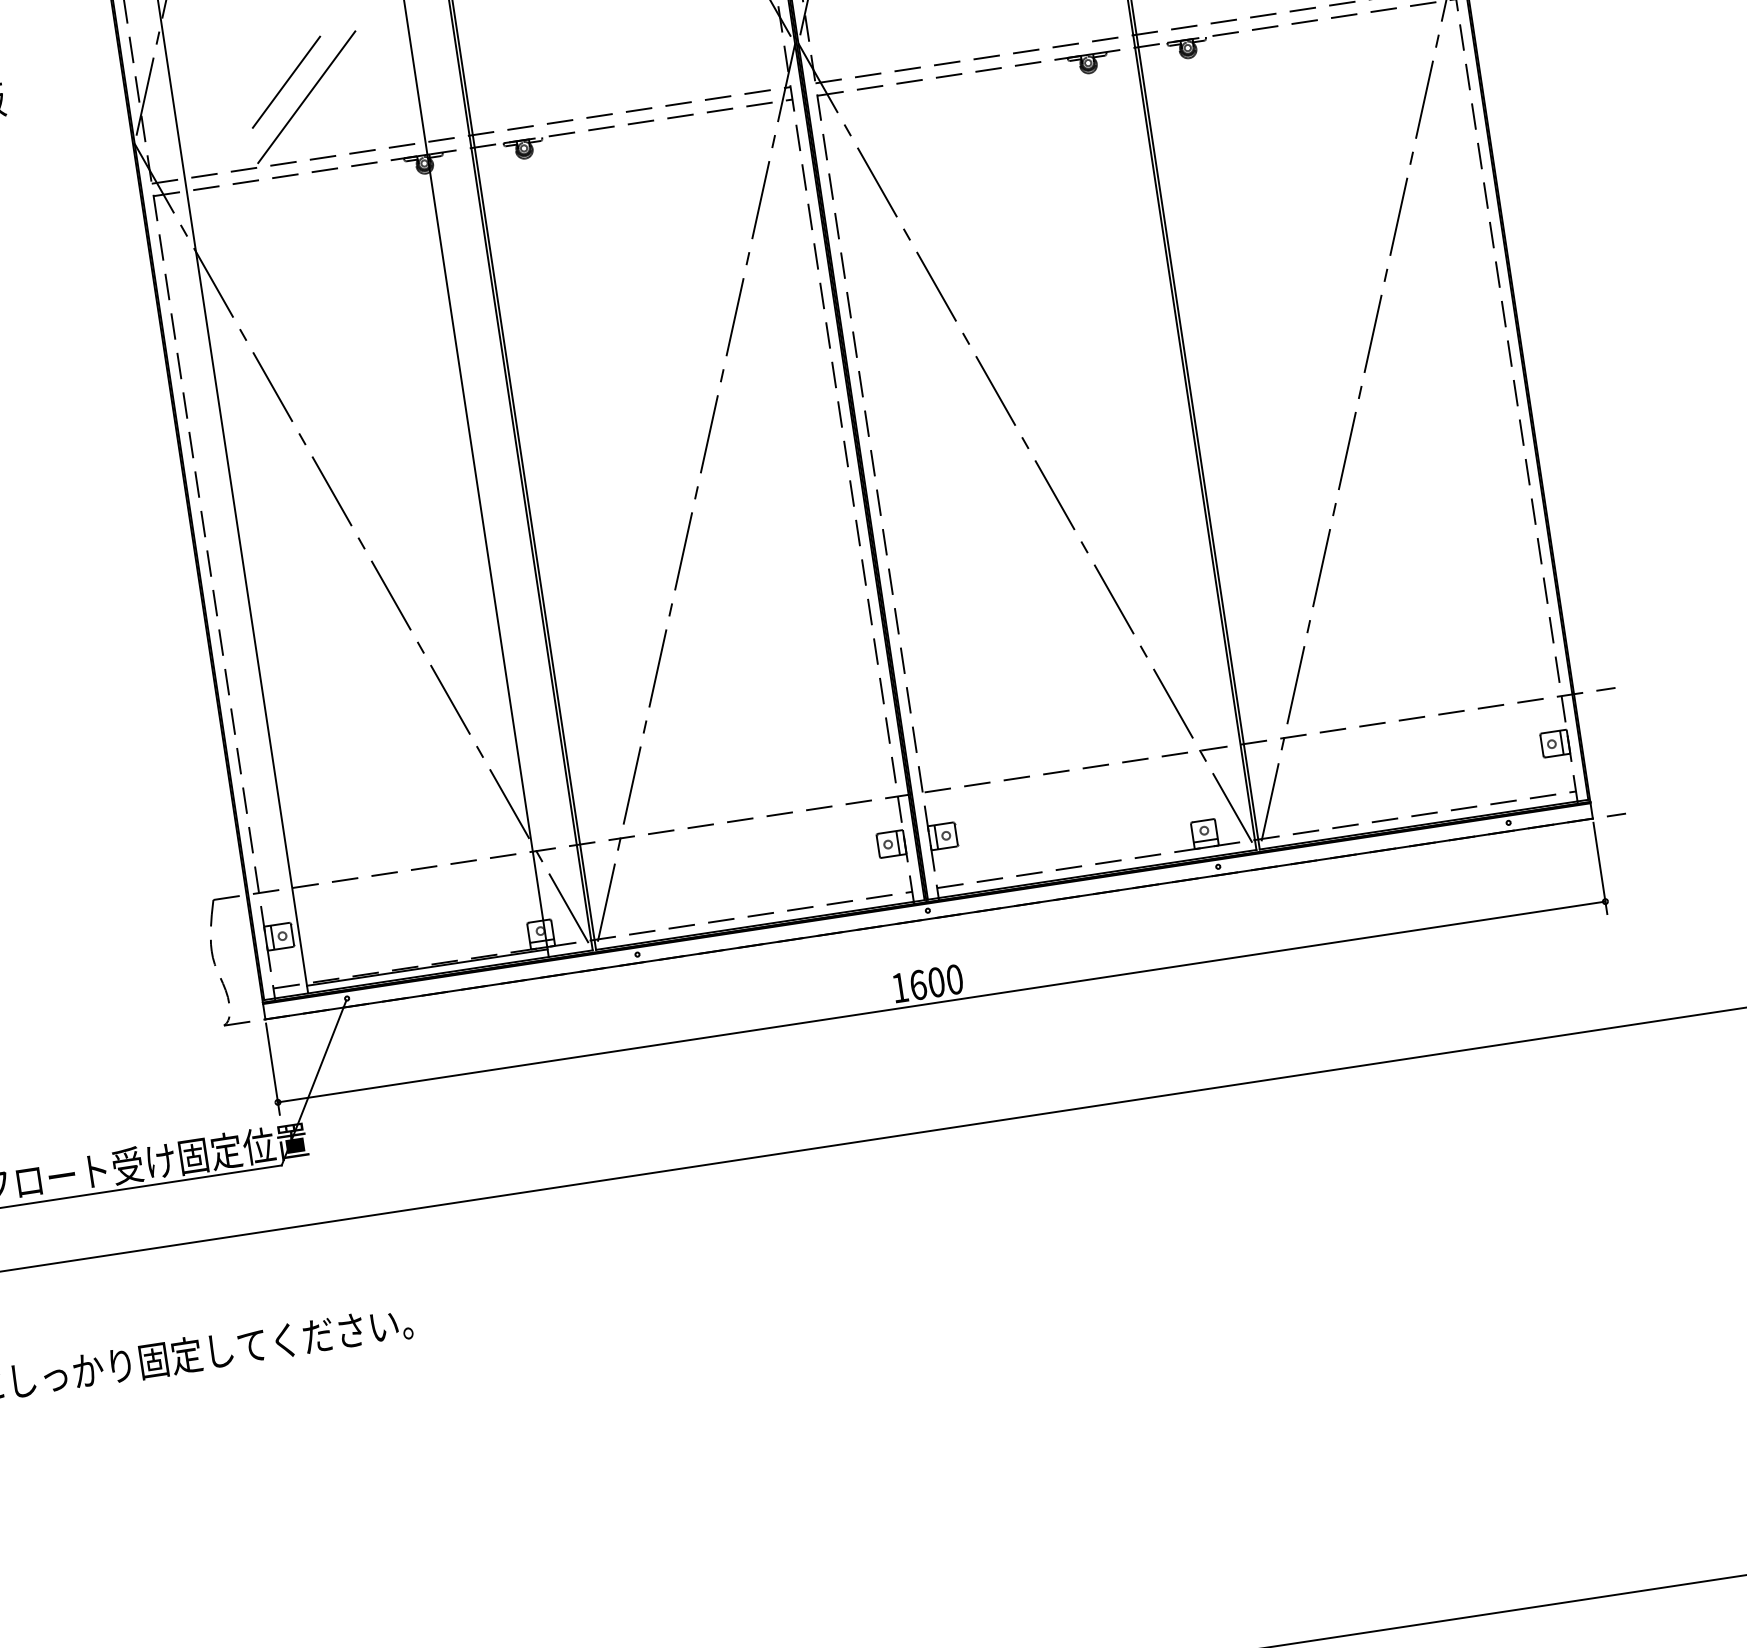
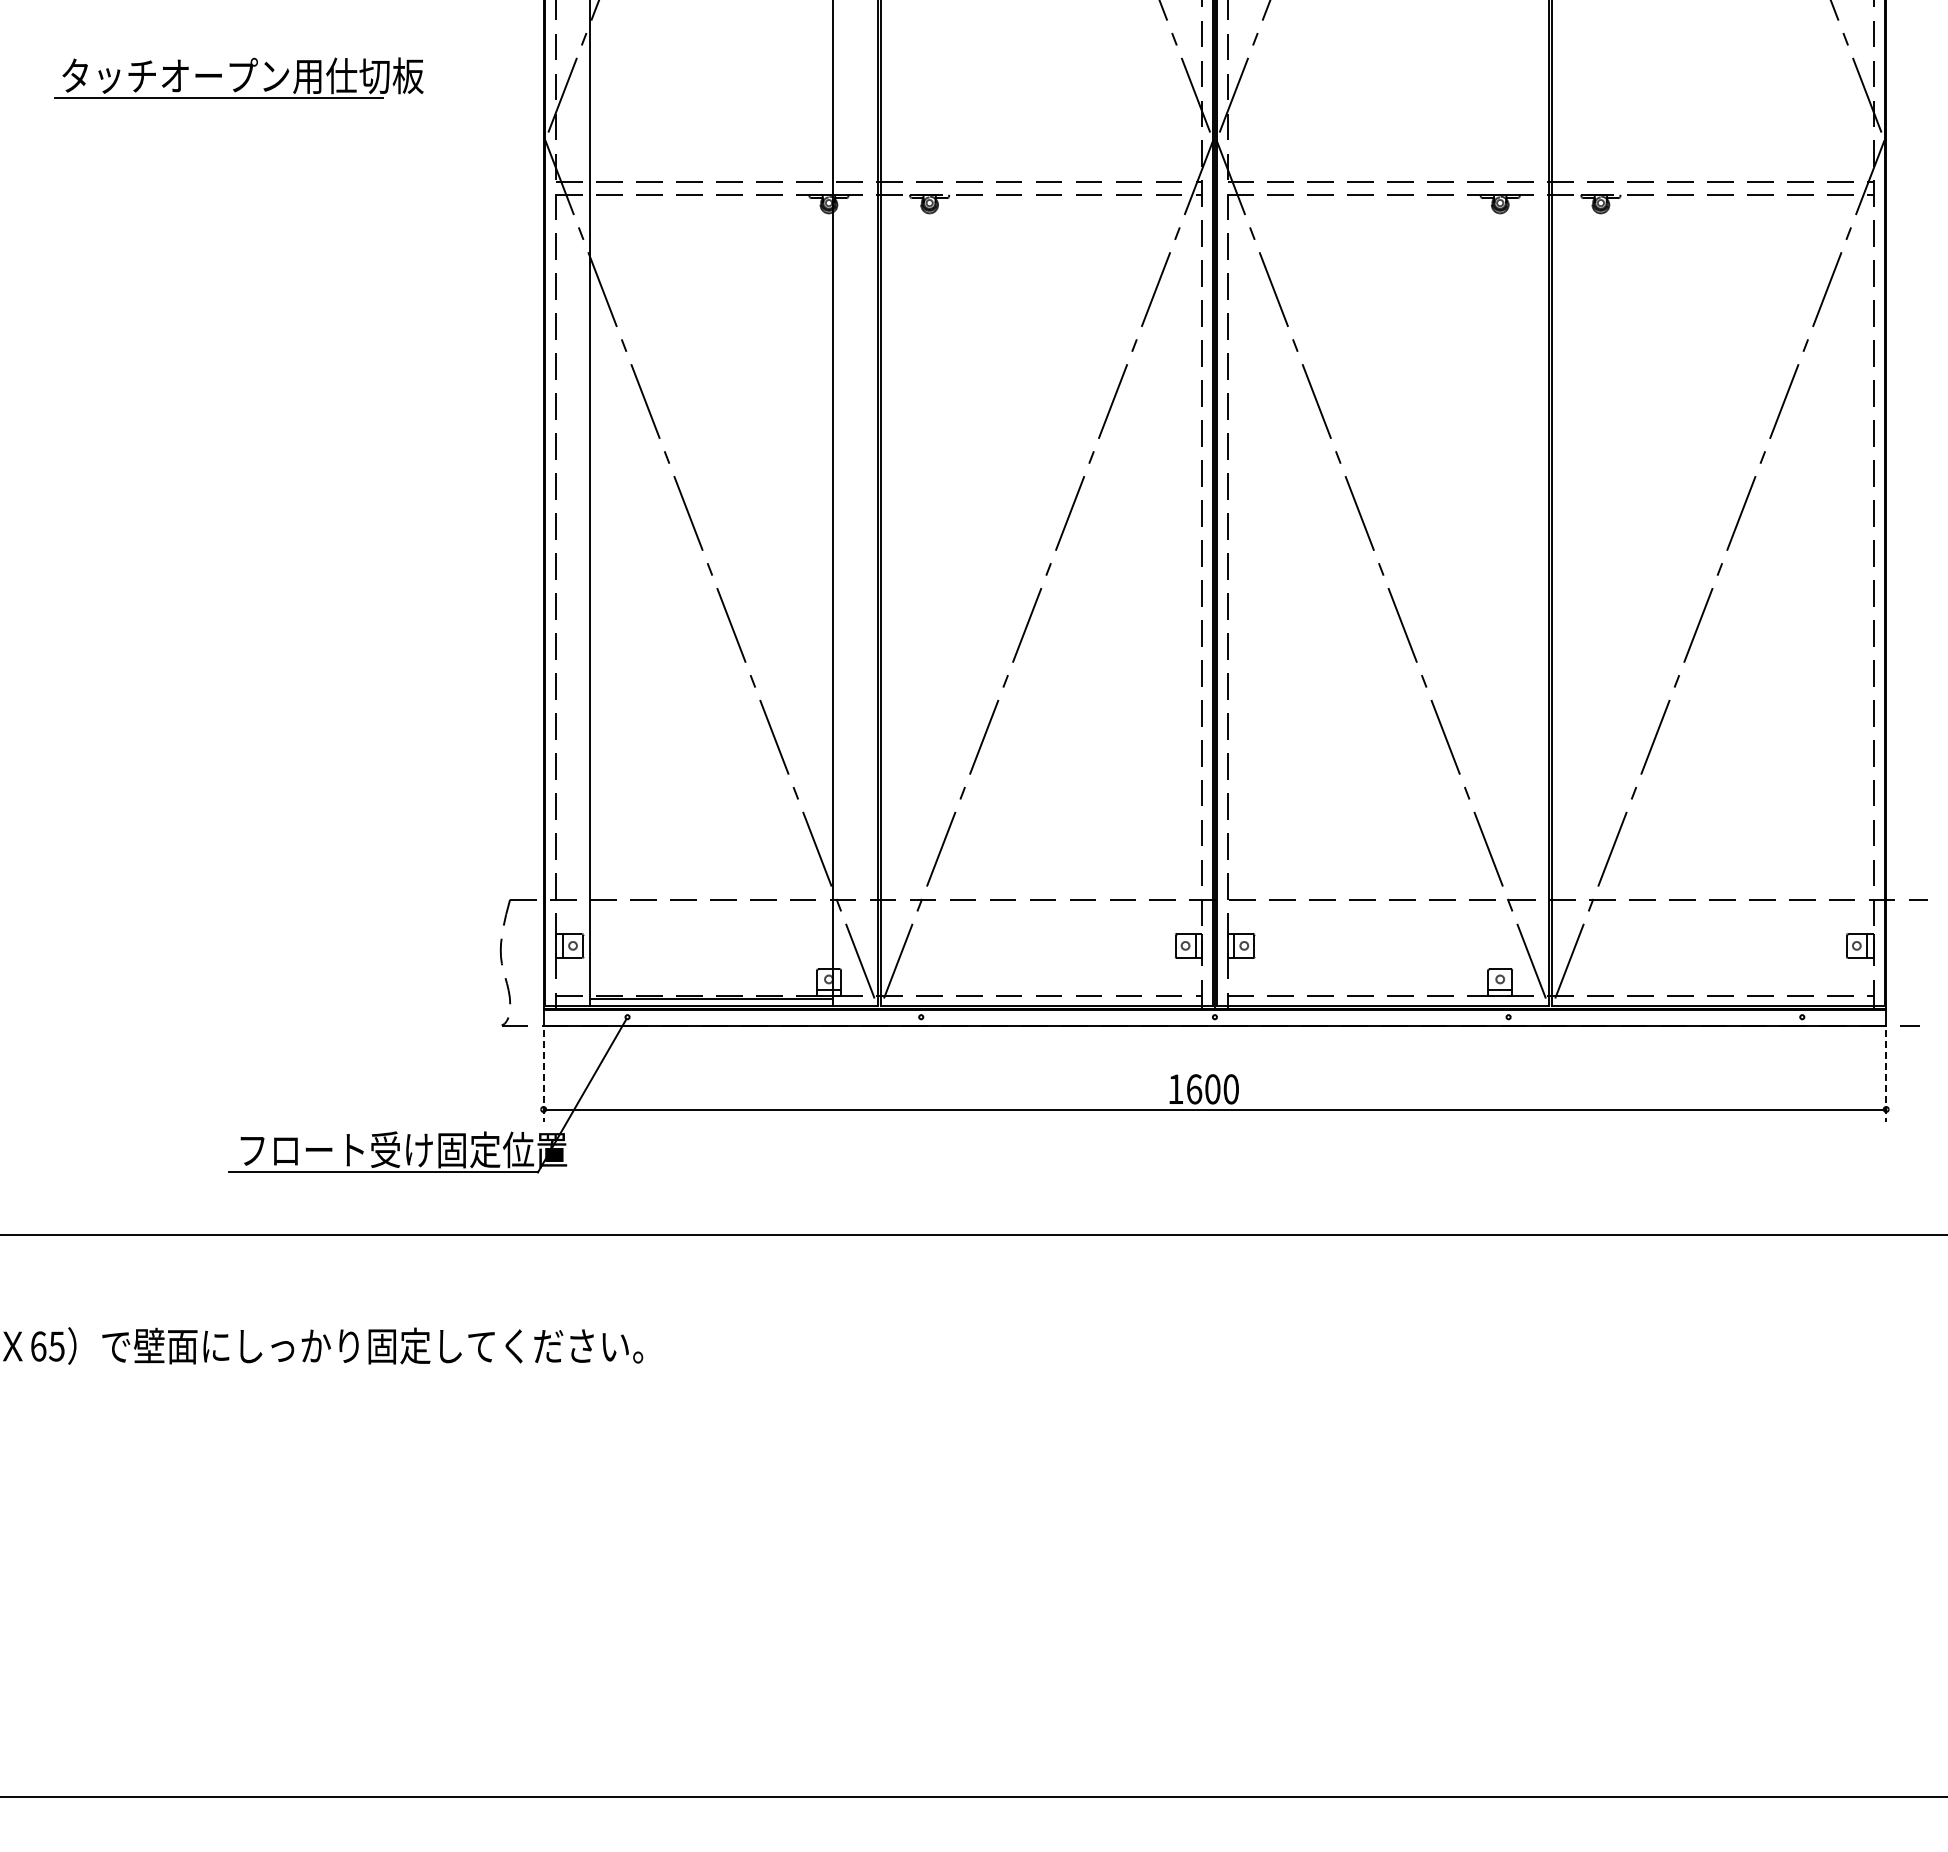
line: (286, 82) -> (704, 102), removed
line: (306, 96) -> (722, 119), removed
line: (1600, 868) -> (1886, 1076), solid -> dashed
line: (272, 1069) -> (543, 1076), solid -> dashed

